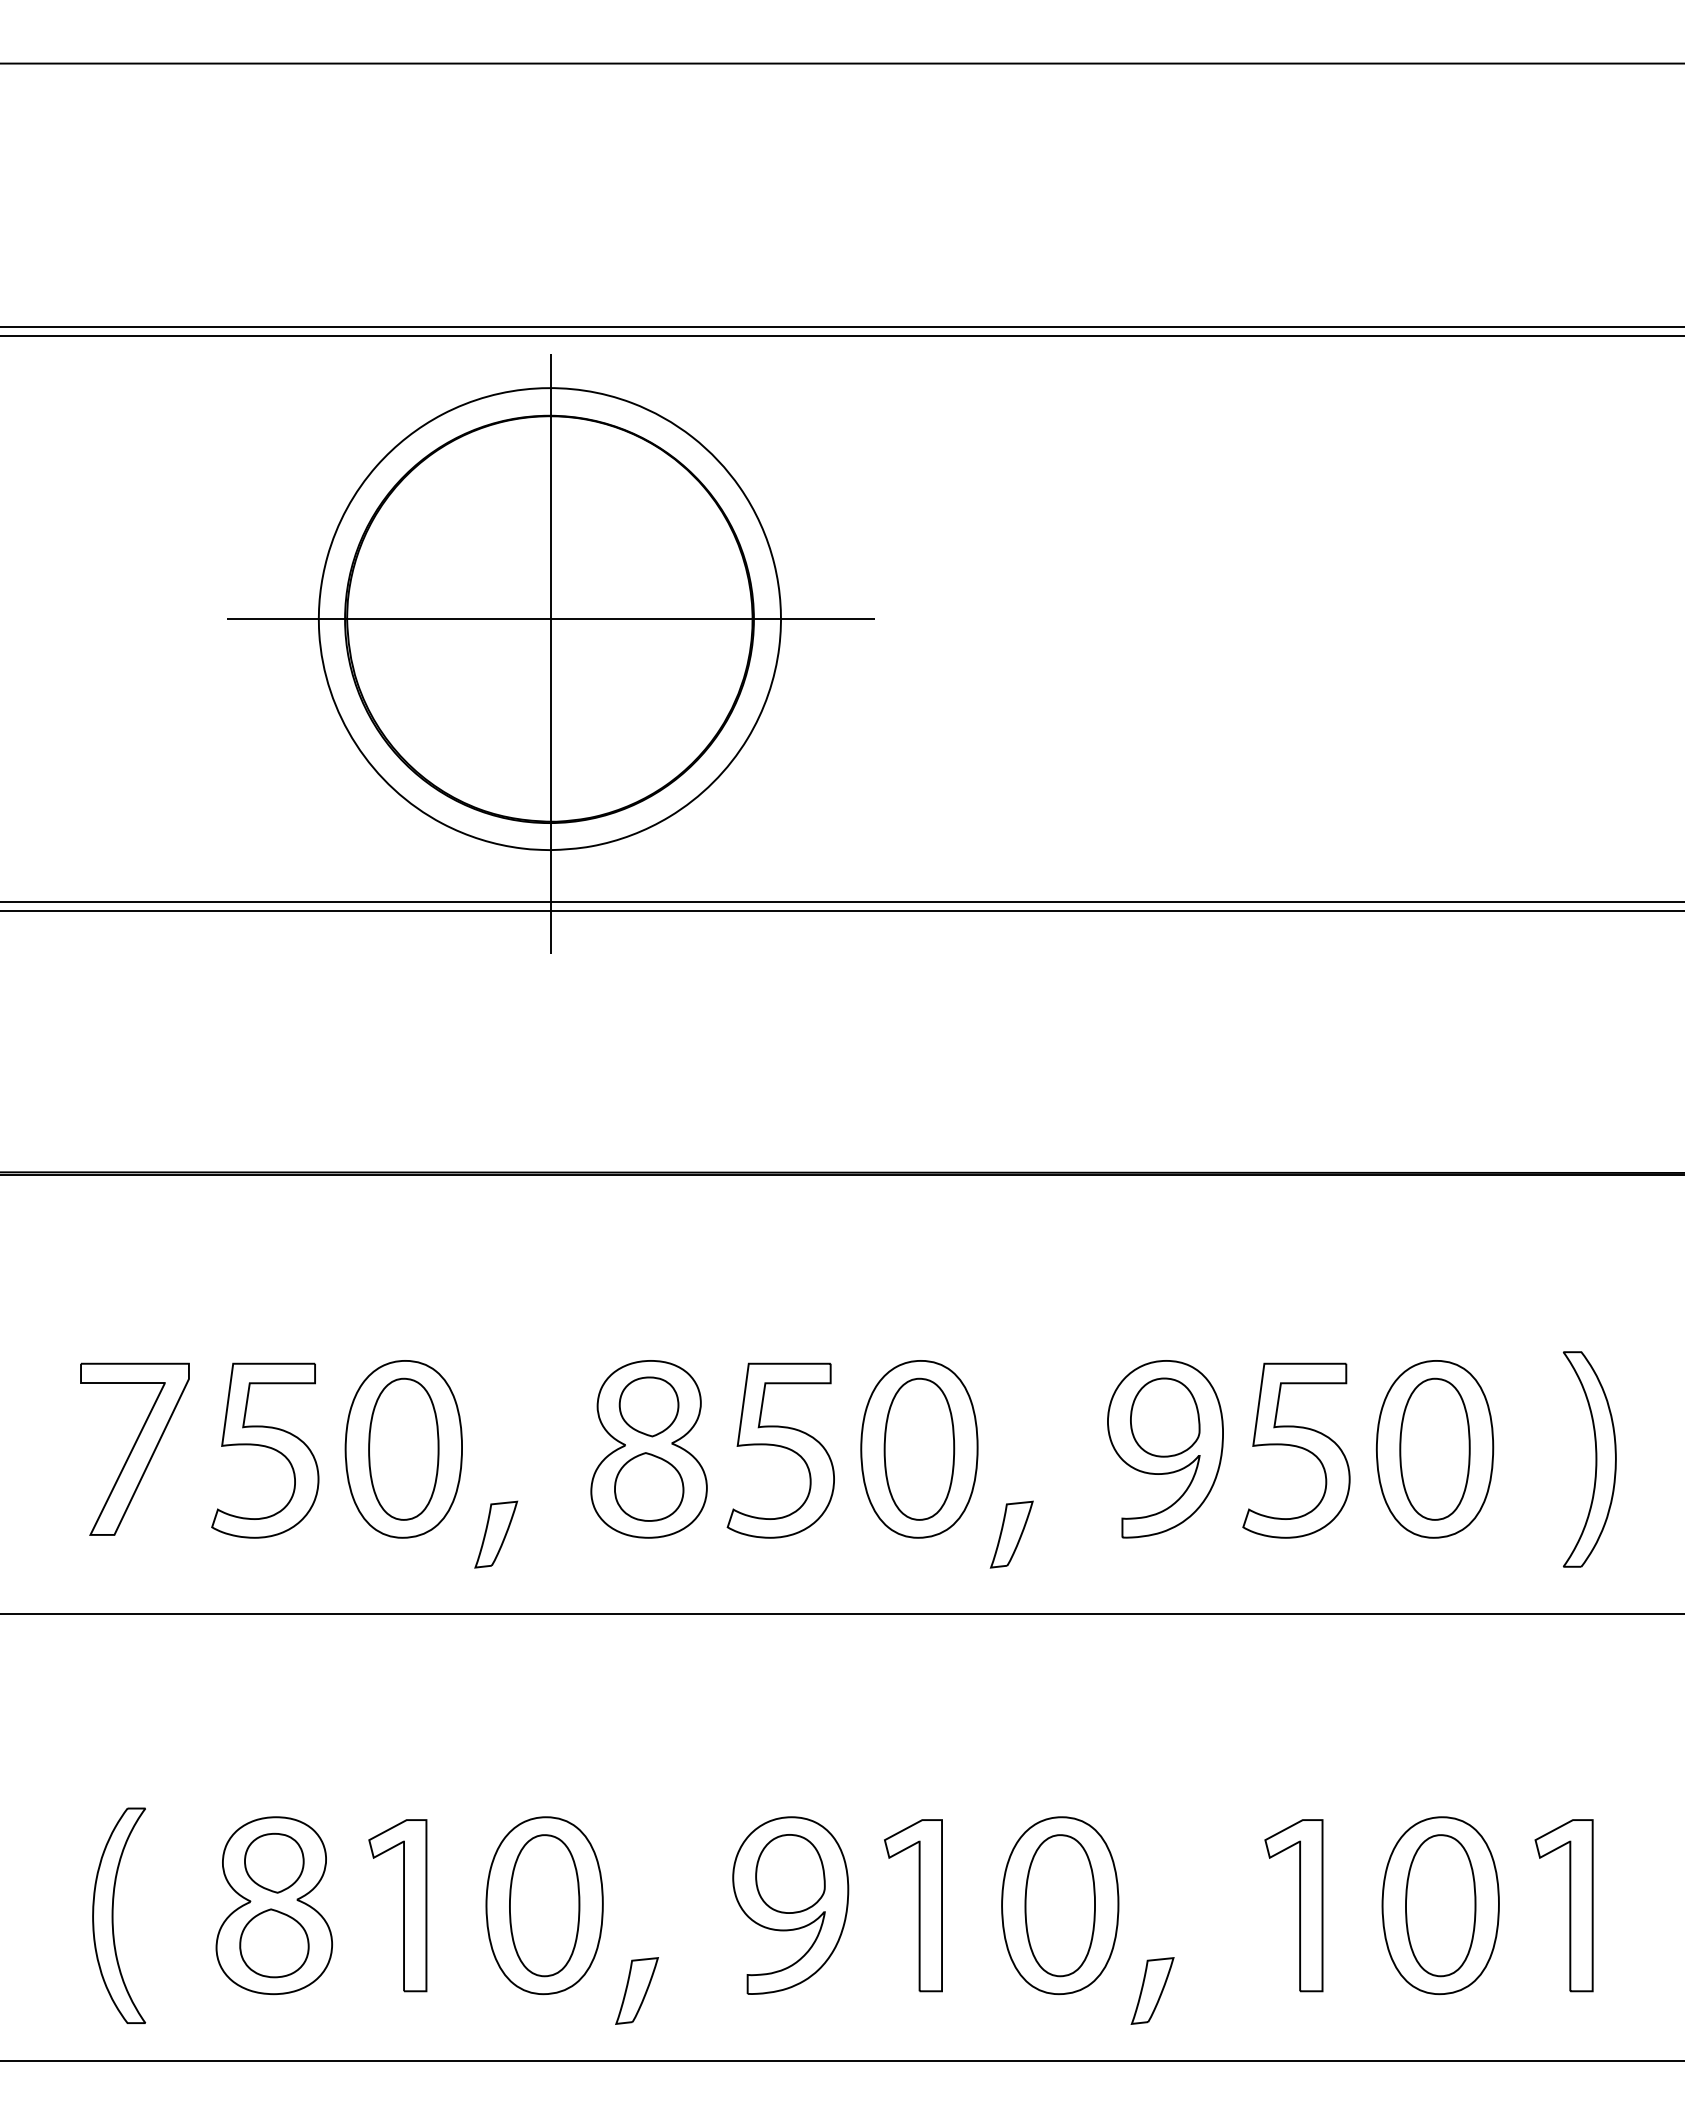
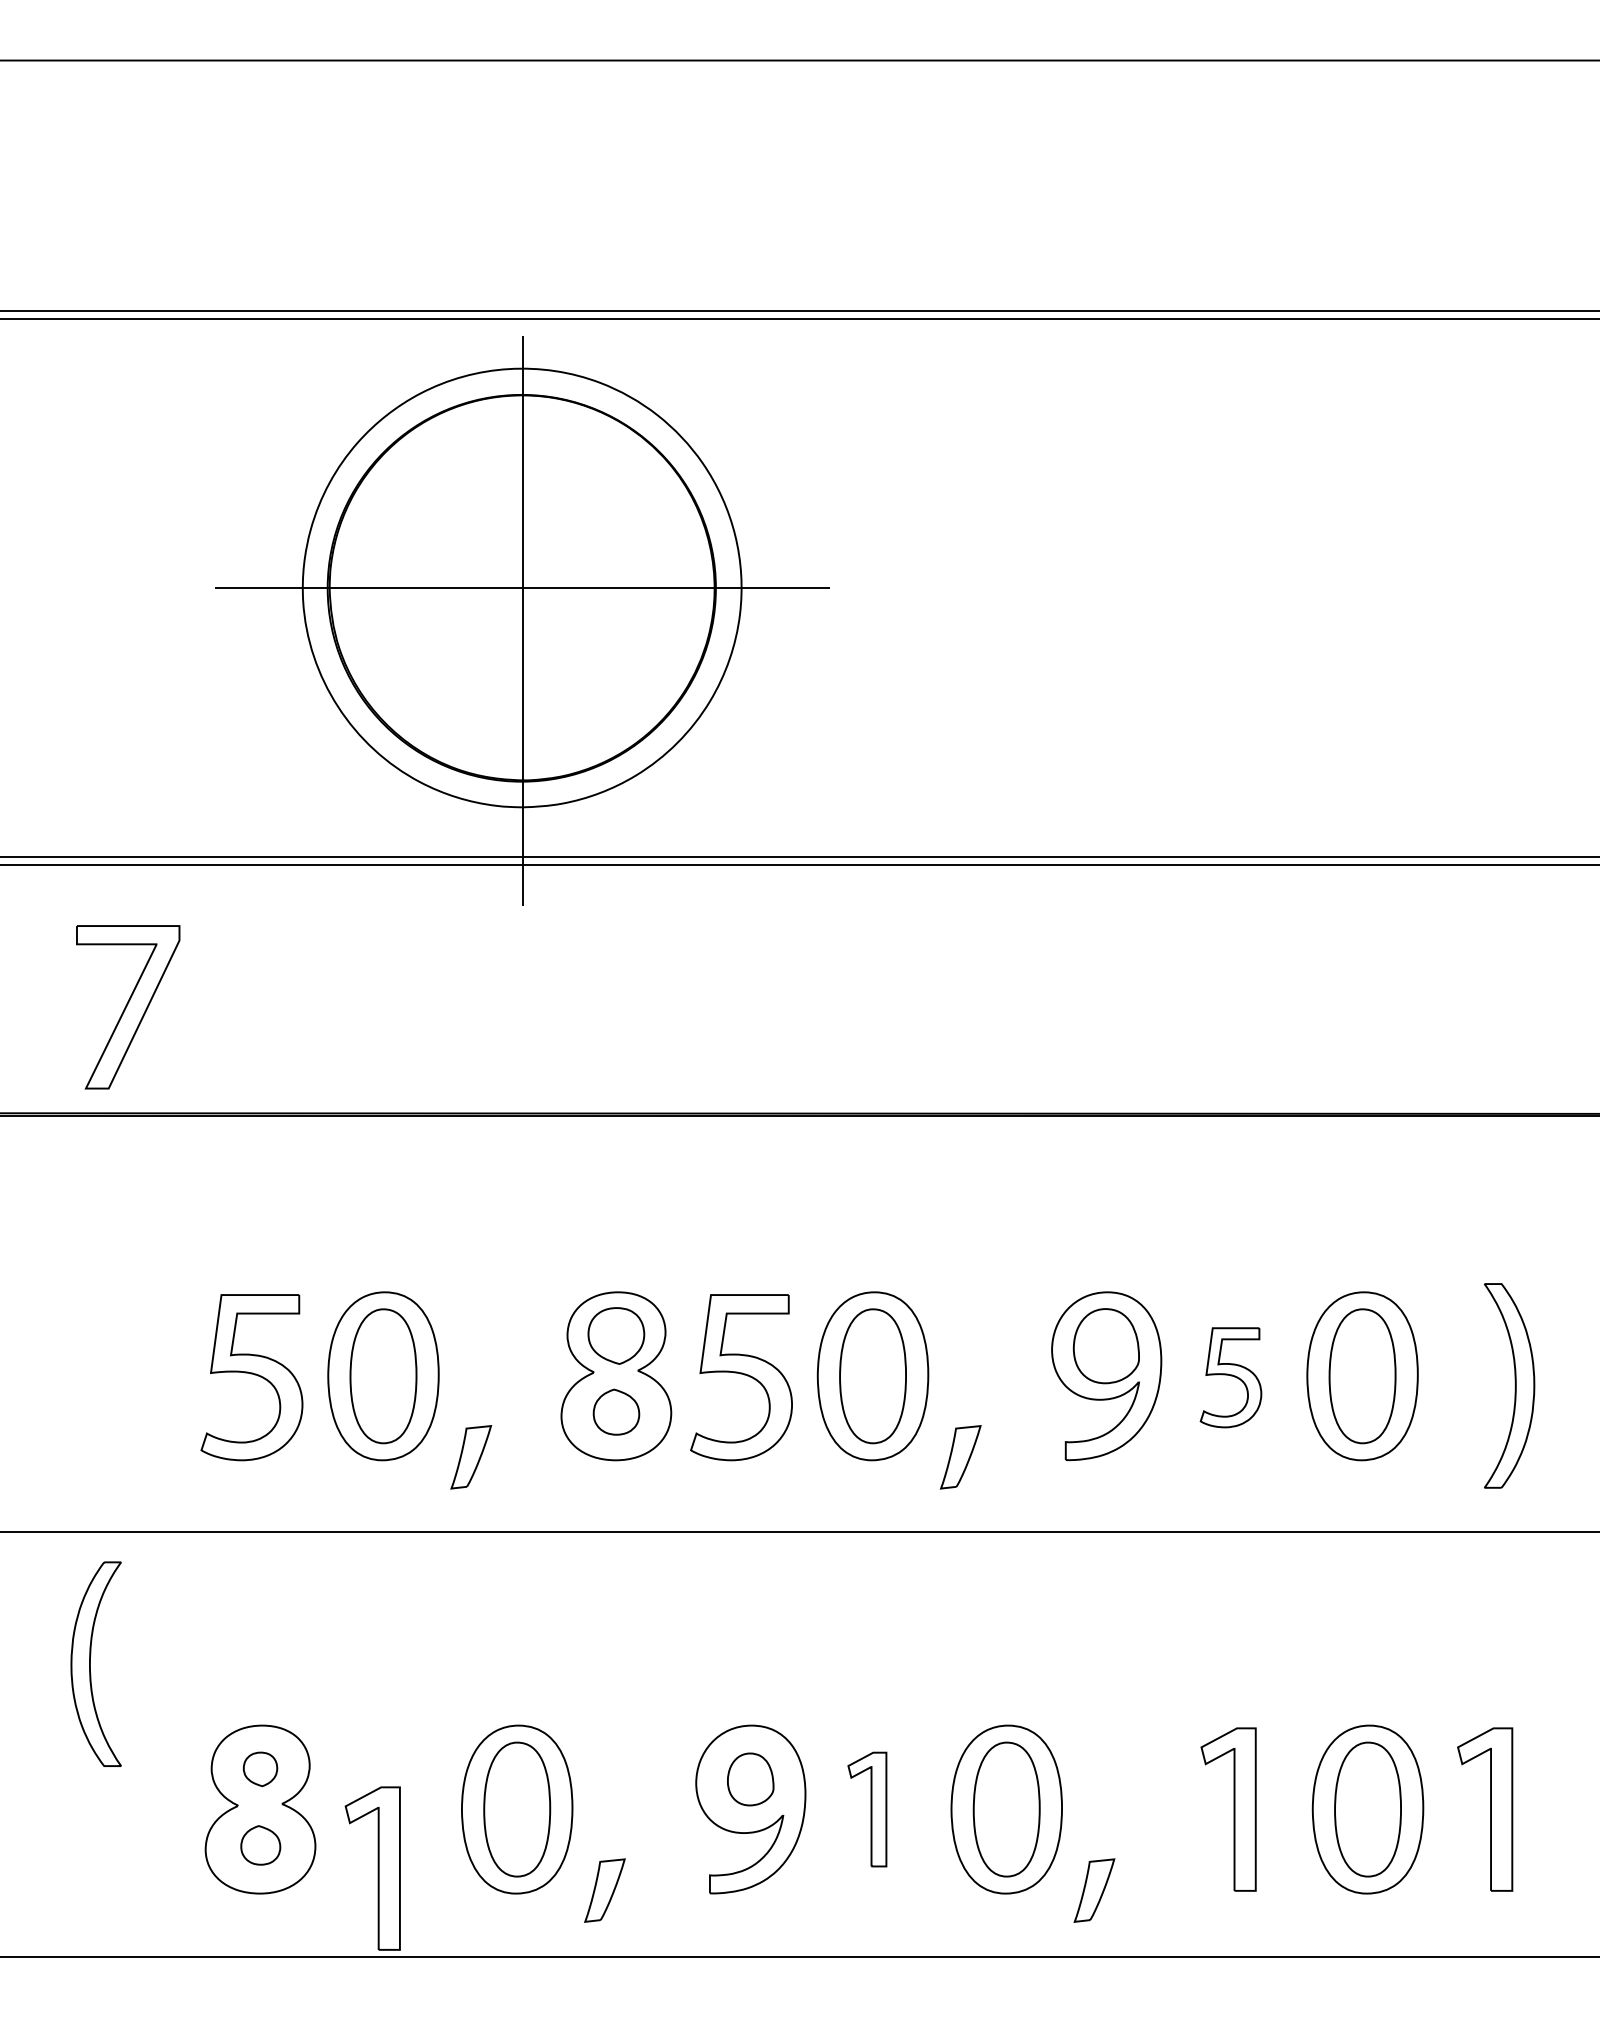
part: (135, 1449) -> (128, 1007), moved
part: (1295, 1450) -> (1230, 1377), size x0.6
part: (649, 1487) -> (616, 1412), size x0.7
part: (274, 1863) -> (260, 1769), size x0.6
part: (790, 1873) -> (750, 1779), size x0.7
part: (397, 1905) -> (372, 1868), moved
part: (913, 1905) -> (867, 1809), size x0.7
part: (118, 1915) -> (95, 1663), moved
part: (274, 1943) -> (260, 1845), size x0.6

